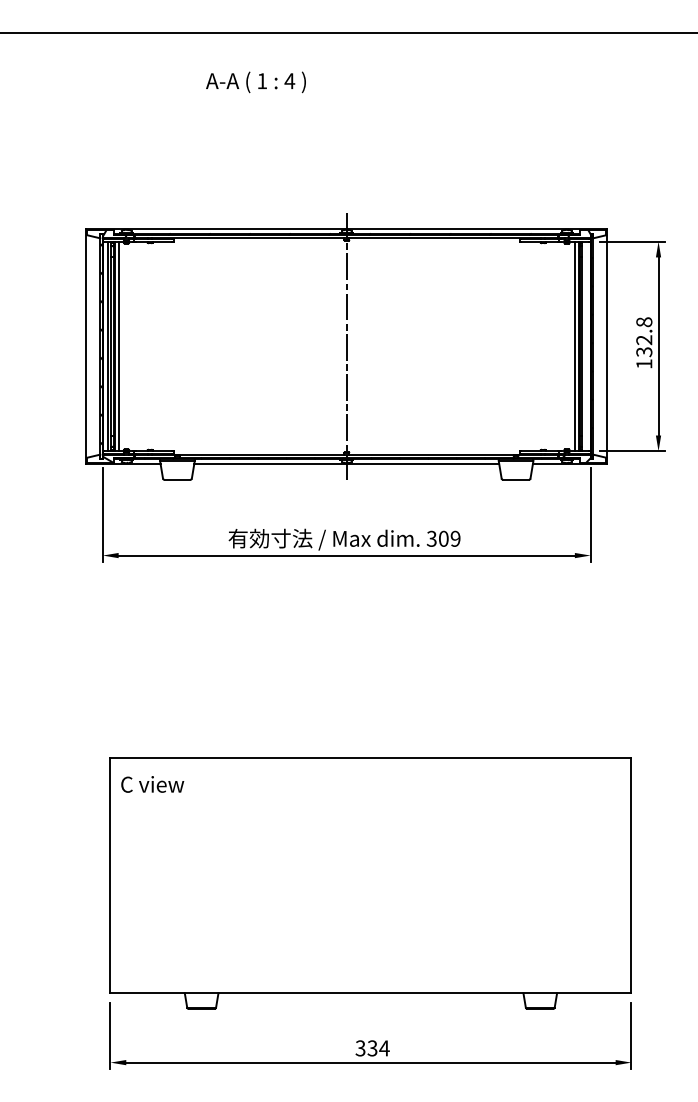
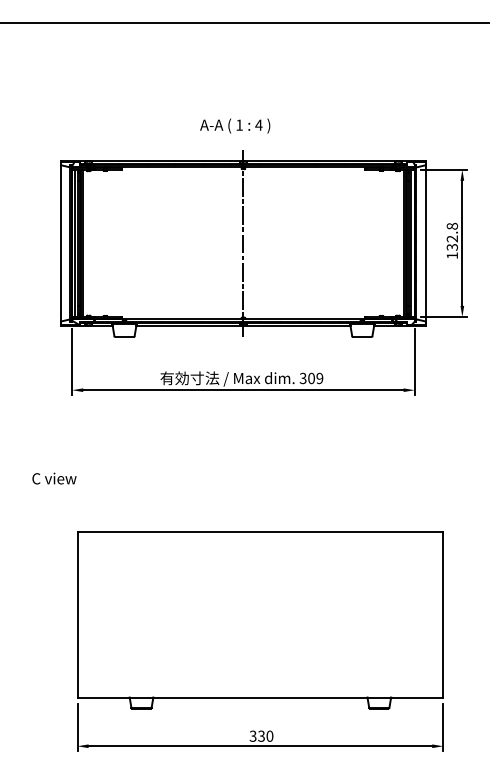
text: (255, 82) -> (234, 126), moved
line: (585, 346) -> (411, 243), added
text: (152, 784) -> (54, 478), moved
text: (384, 1048) -> (269, 736), 334 -> 330

